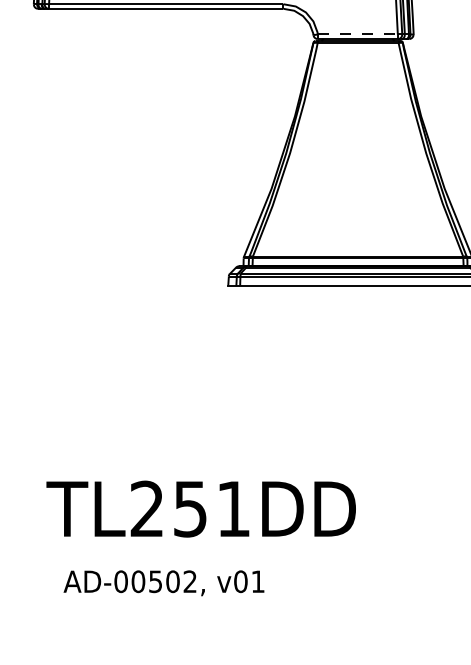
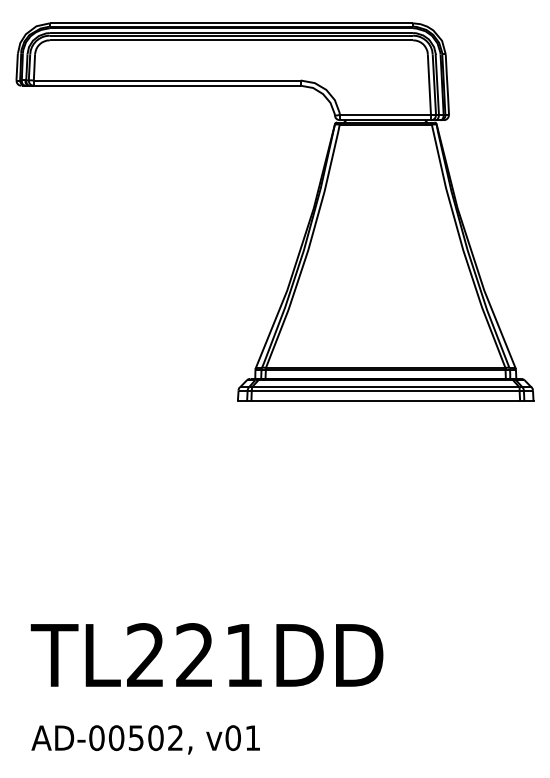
line: (357, 34) -> (385, 114), dashed -> solid
text: (190, 509) -> (194, 655), TL251DD -> TL221DD
text: (163, 582) -> (145, 739), moved

